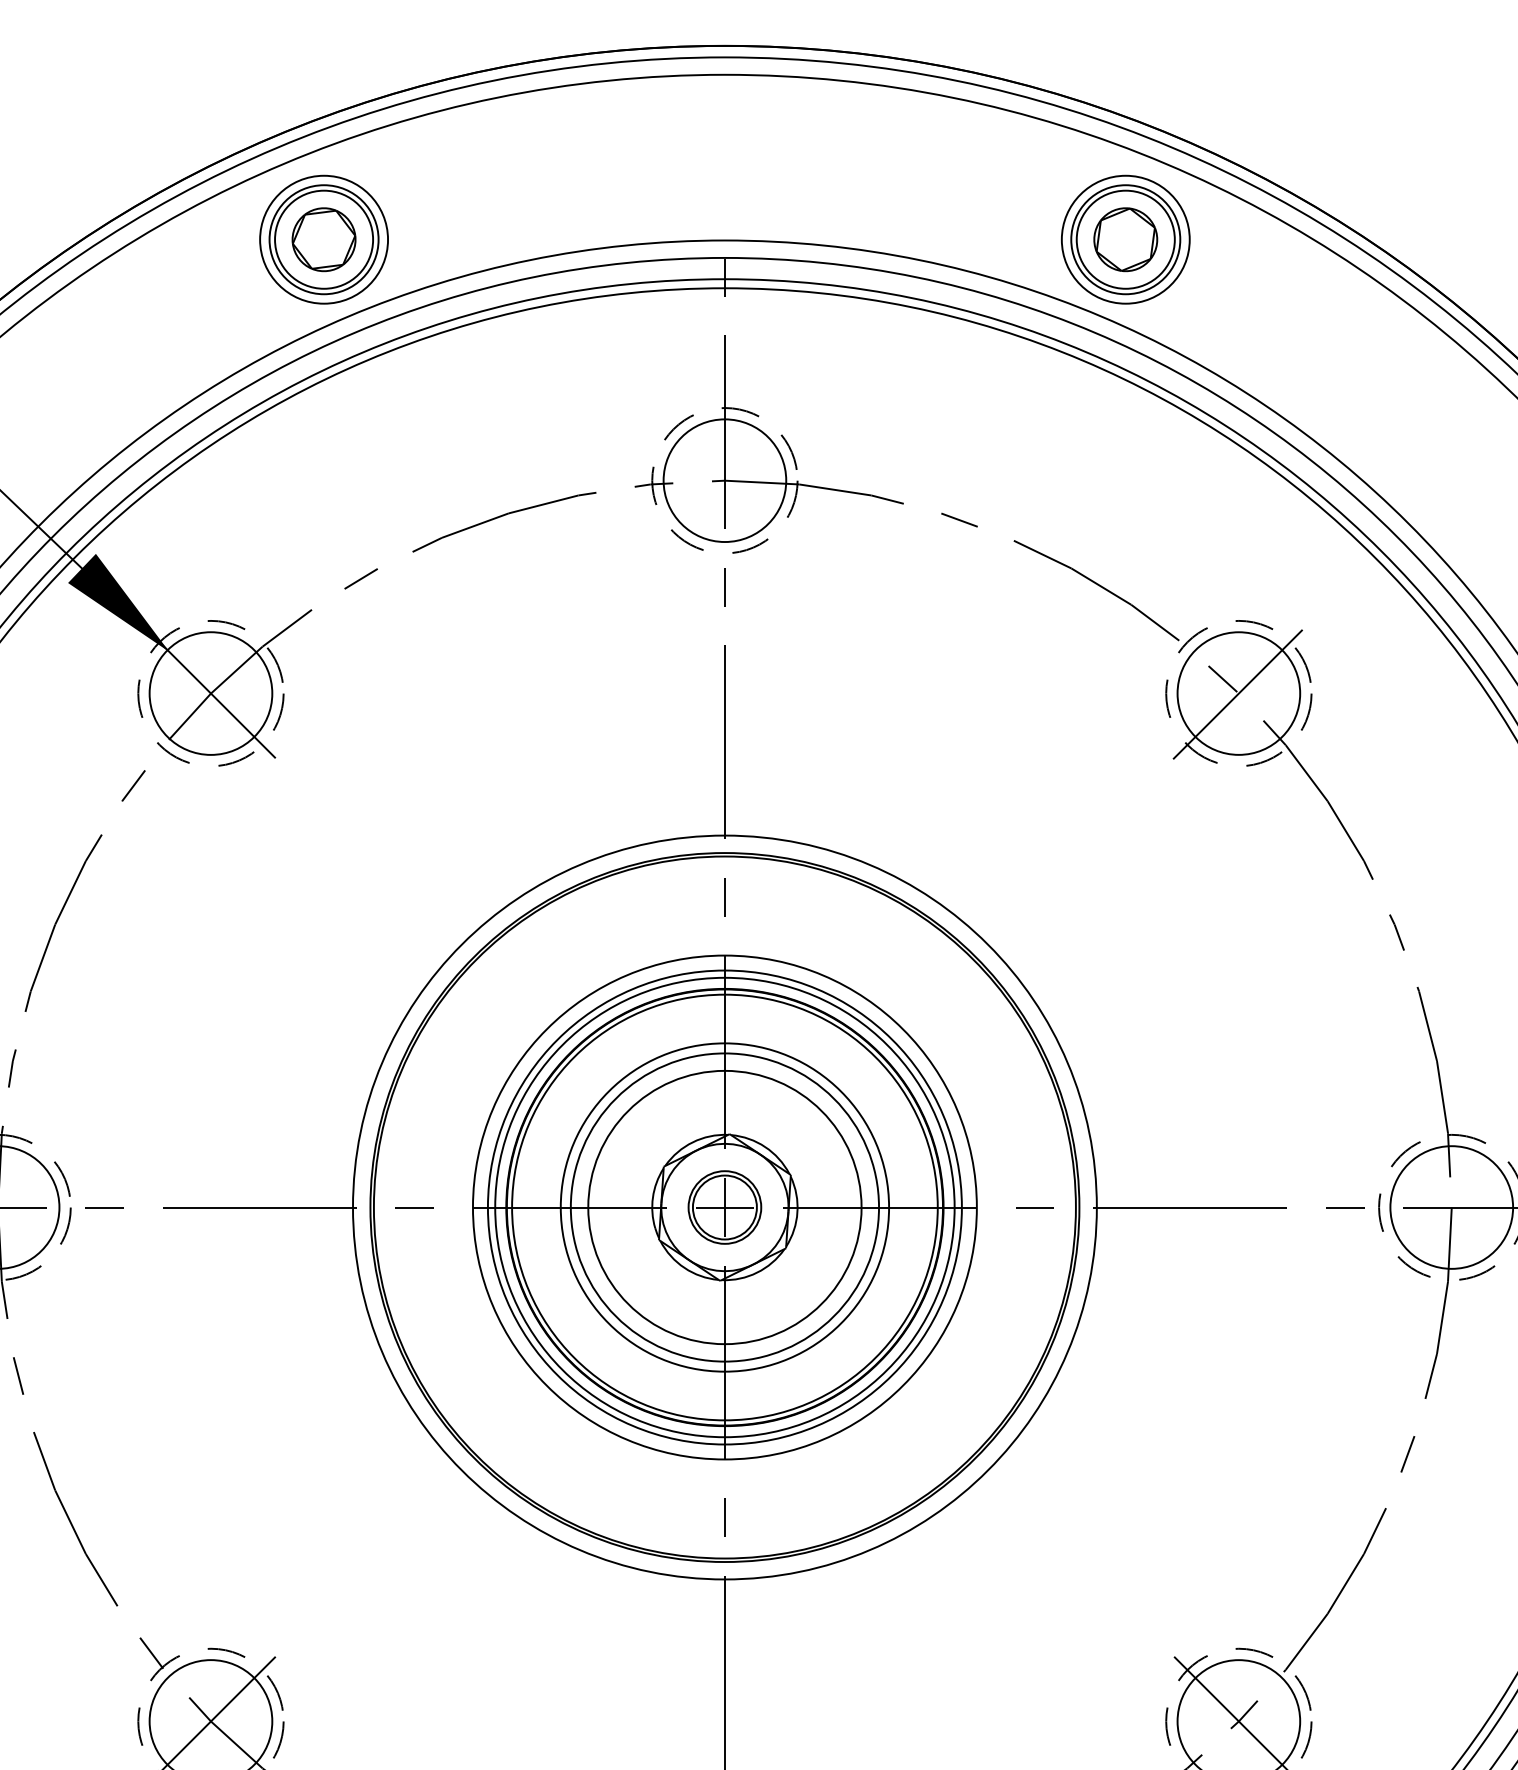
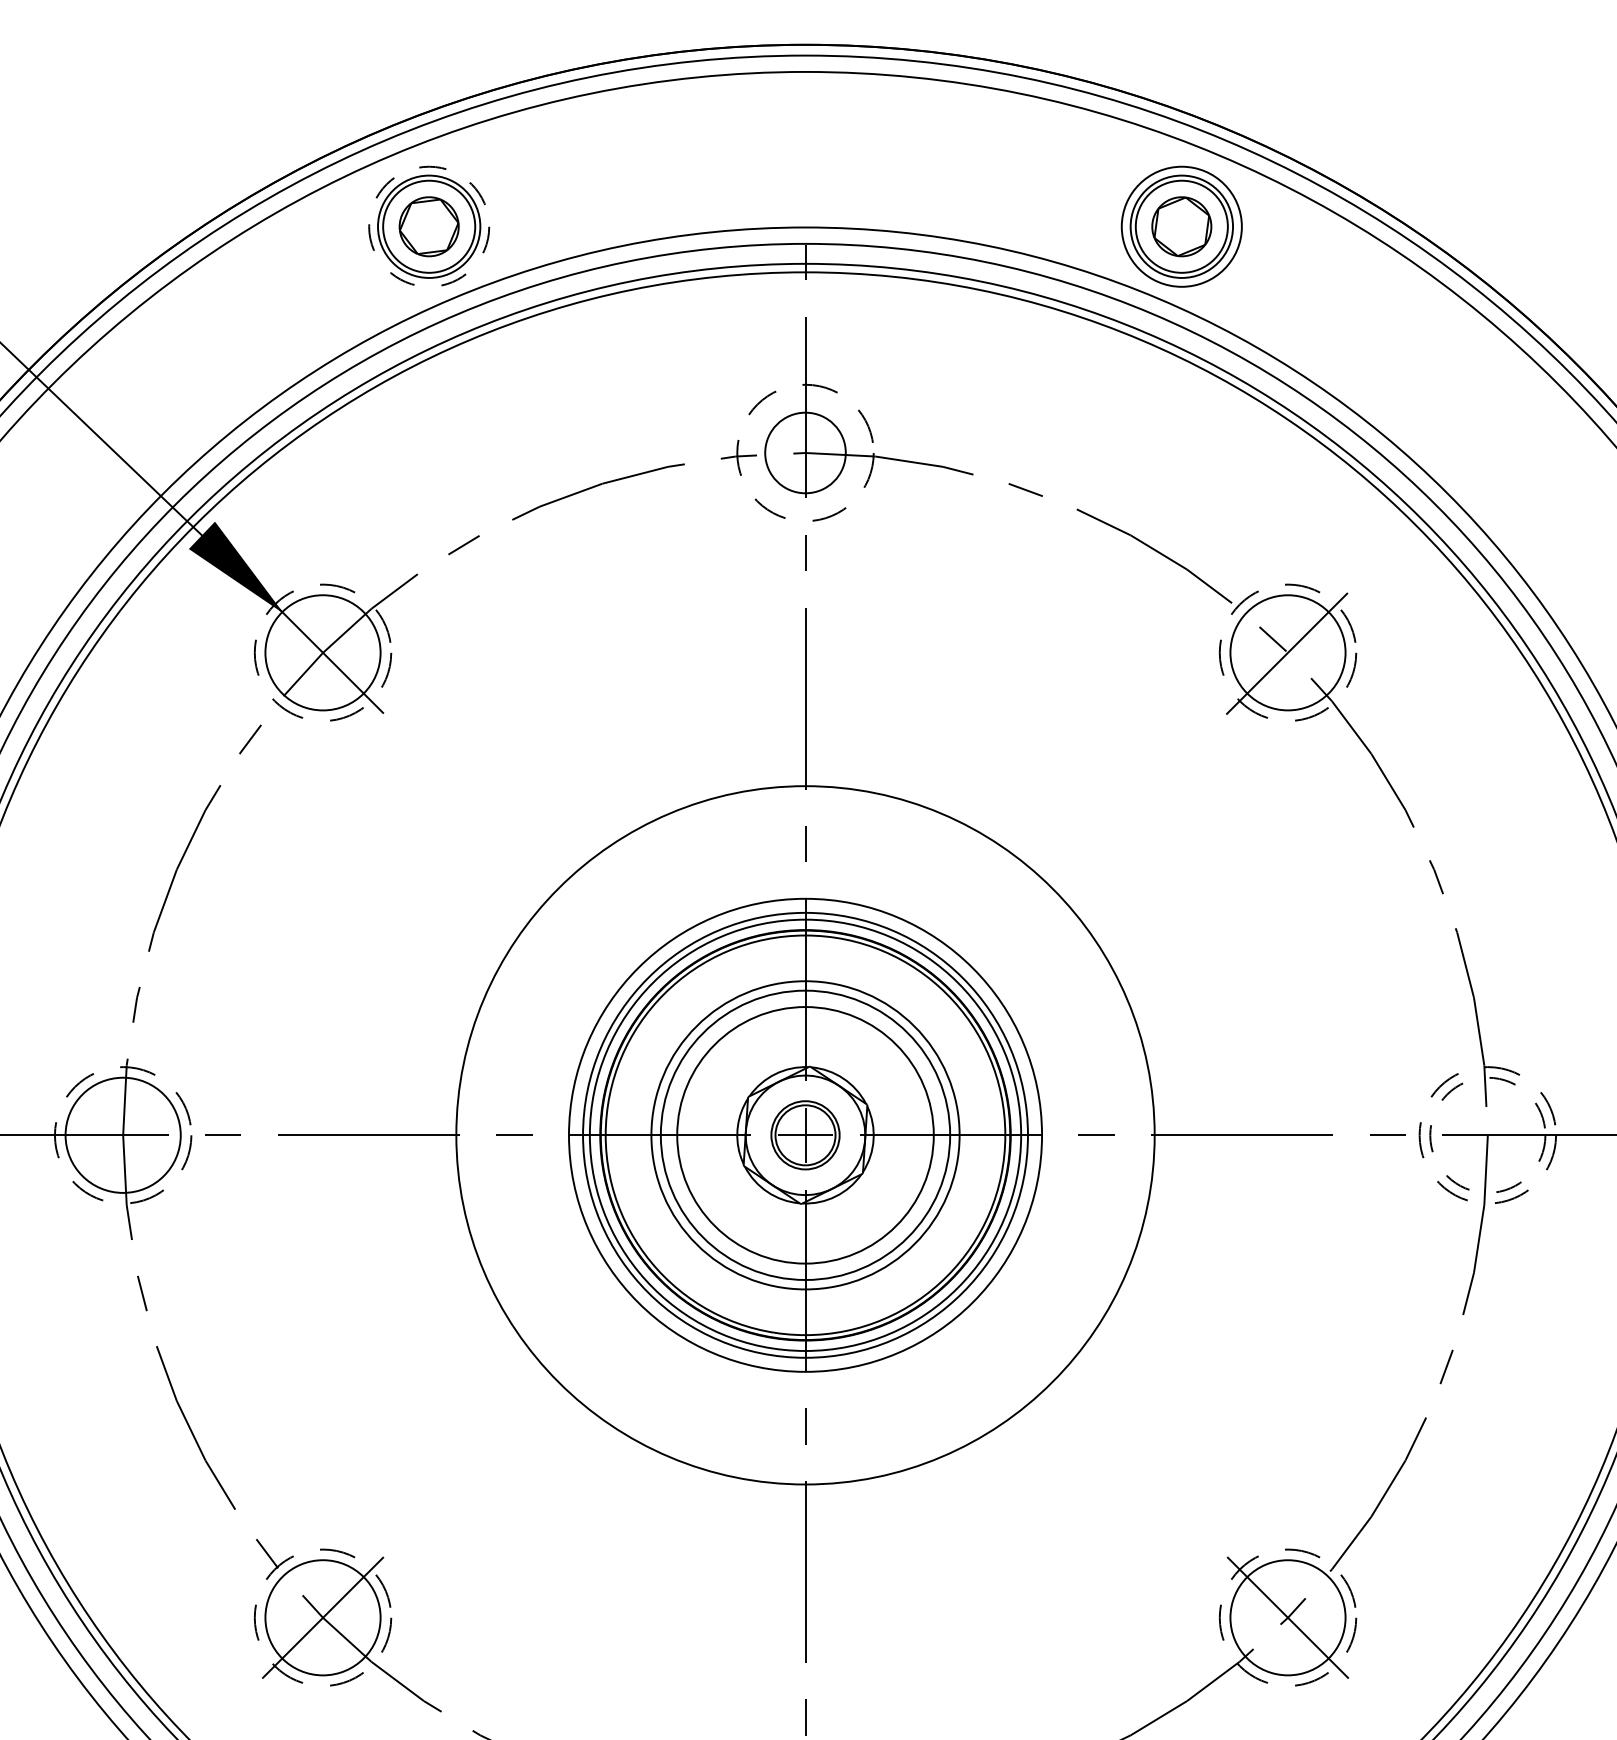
circle: (324, 239) -> (429, 226), solid -> dashed
circle: (724, 480) -> (805, 452), size x0.7
part: (724, 1206) -> (805, 1134), removed
circle: (1451, 1206) -> (1487, 1134), solid -> dashed

